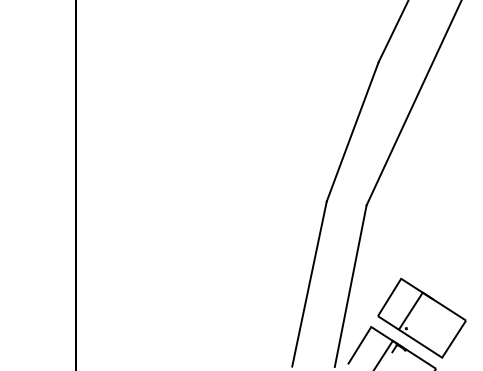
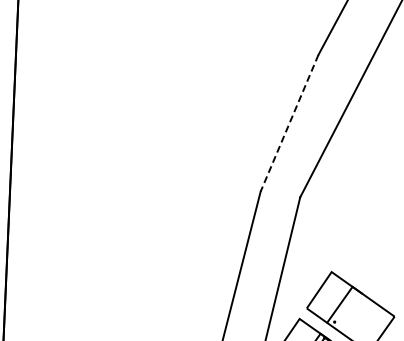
line: (352, 132) -> (289, 123), solid -> dashed

